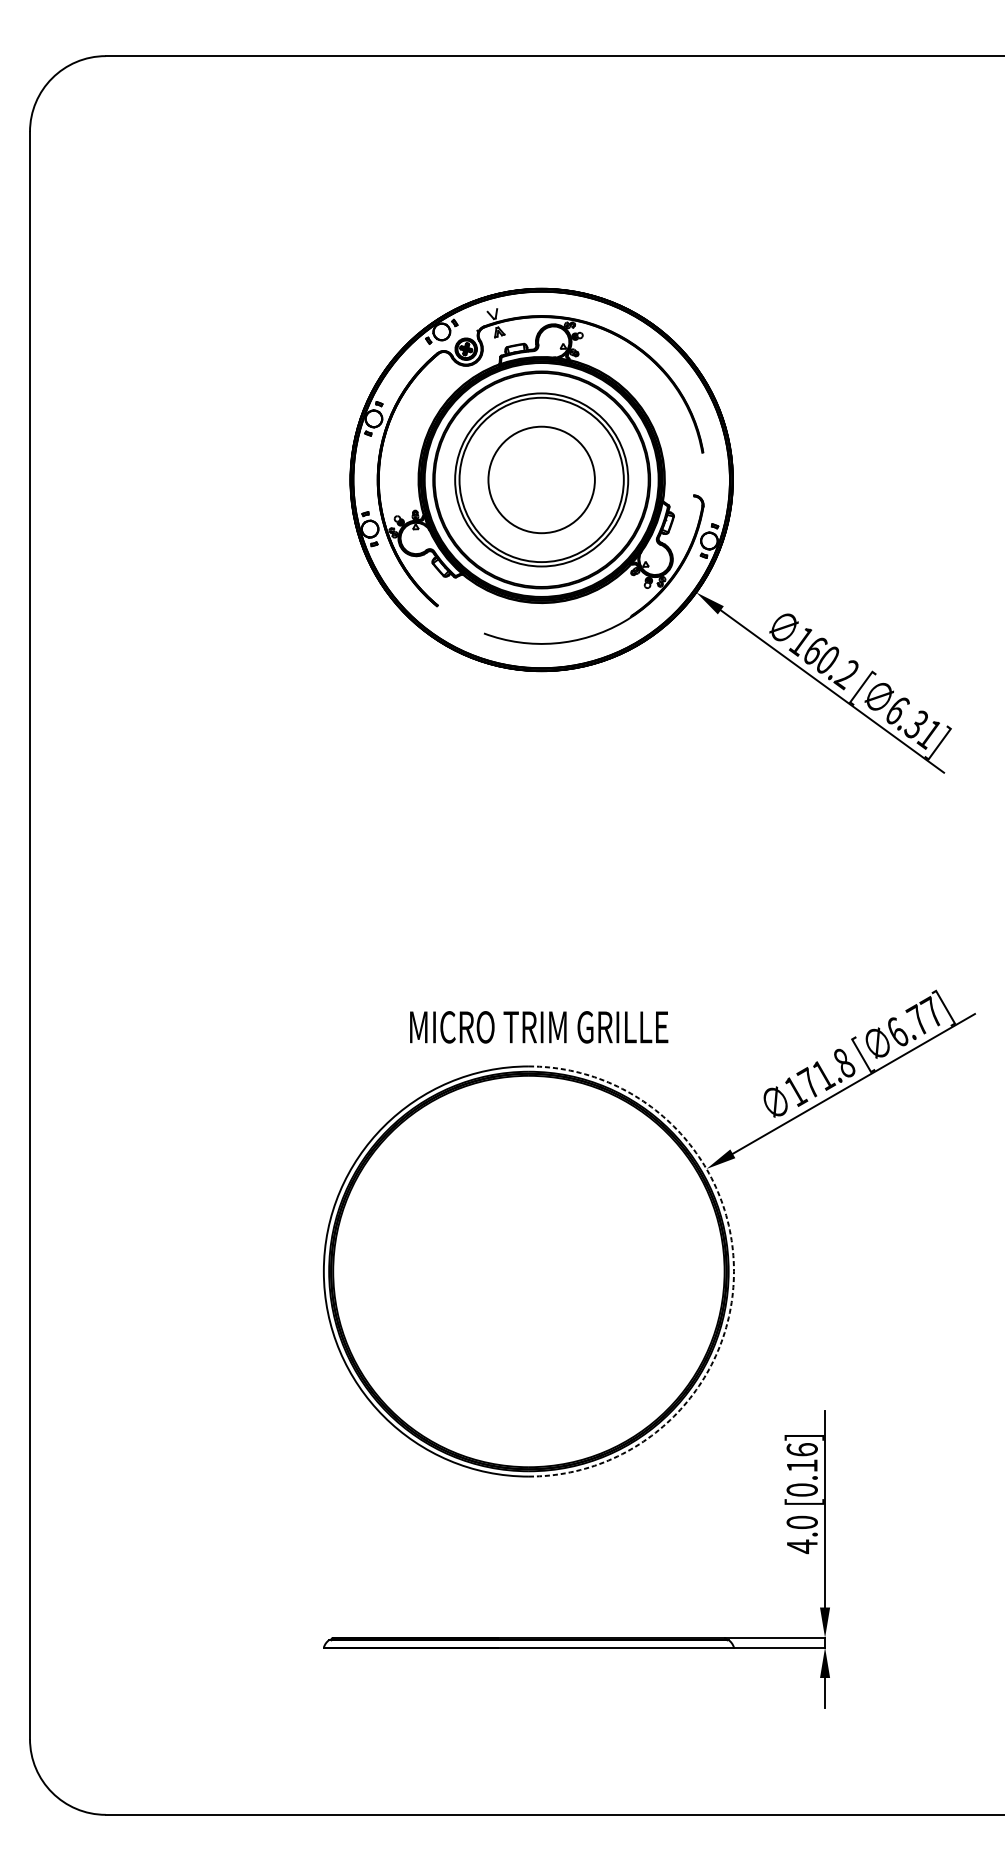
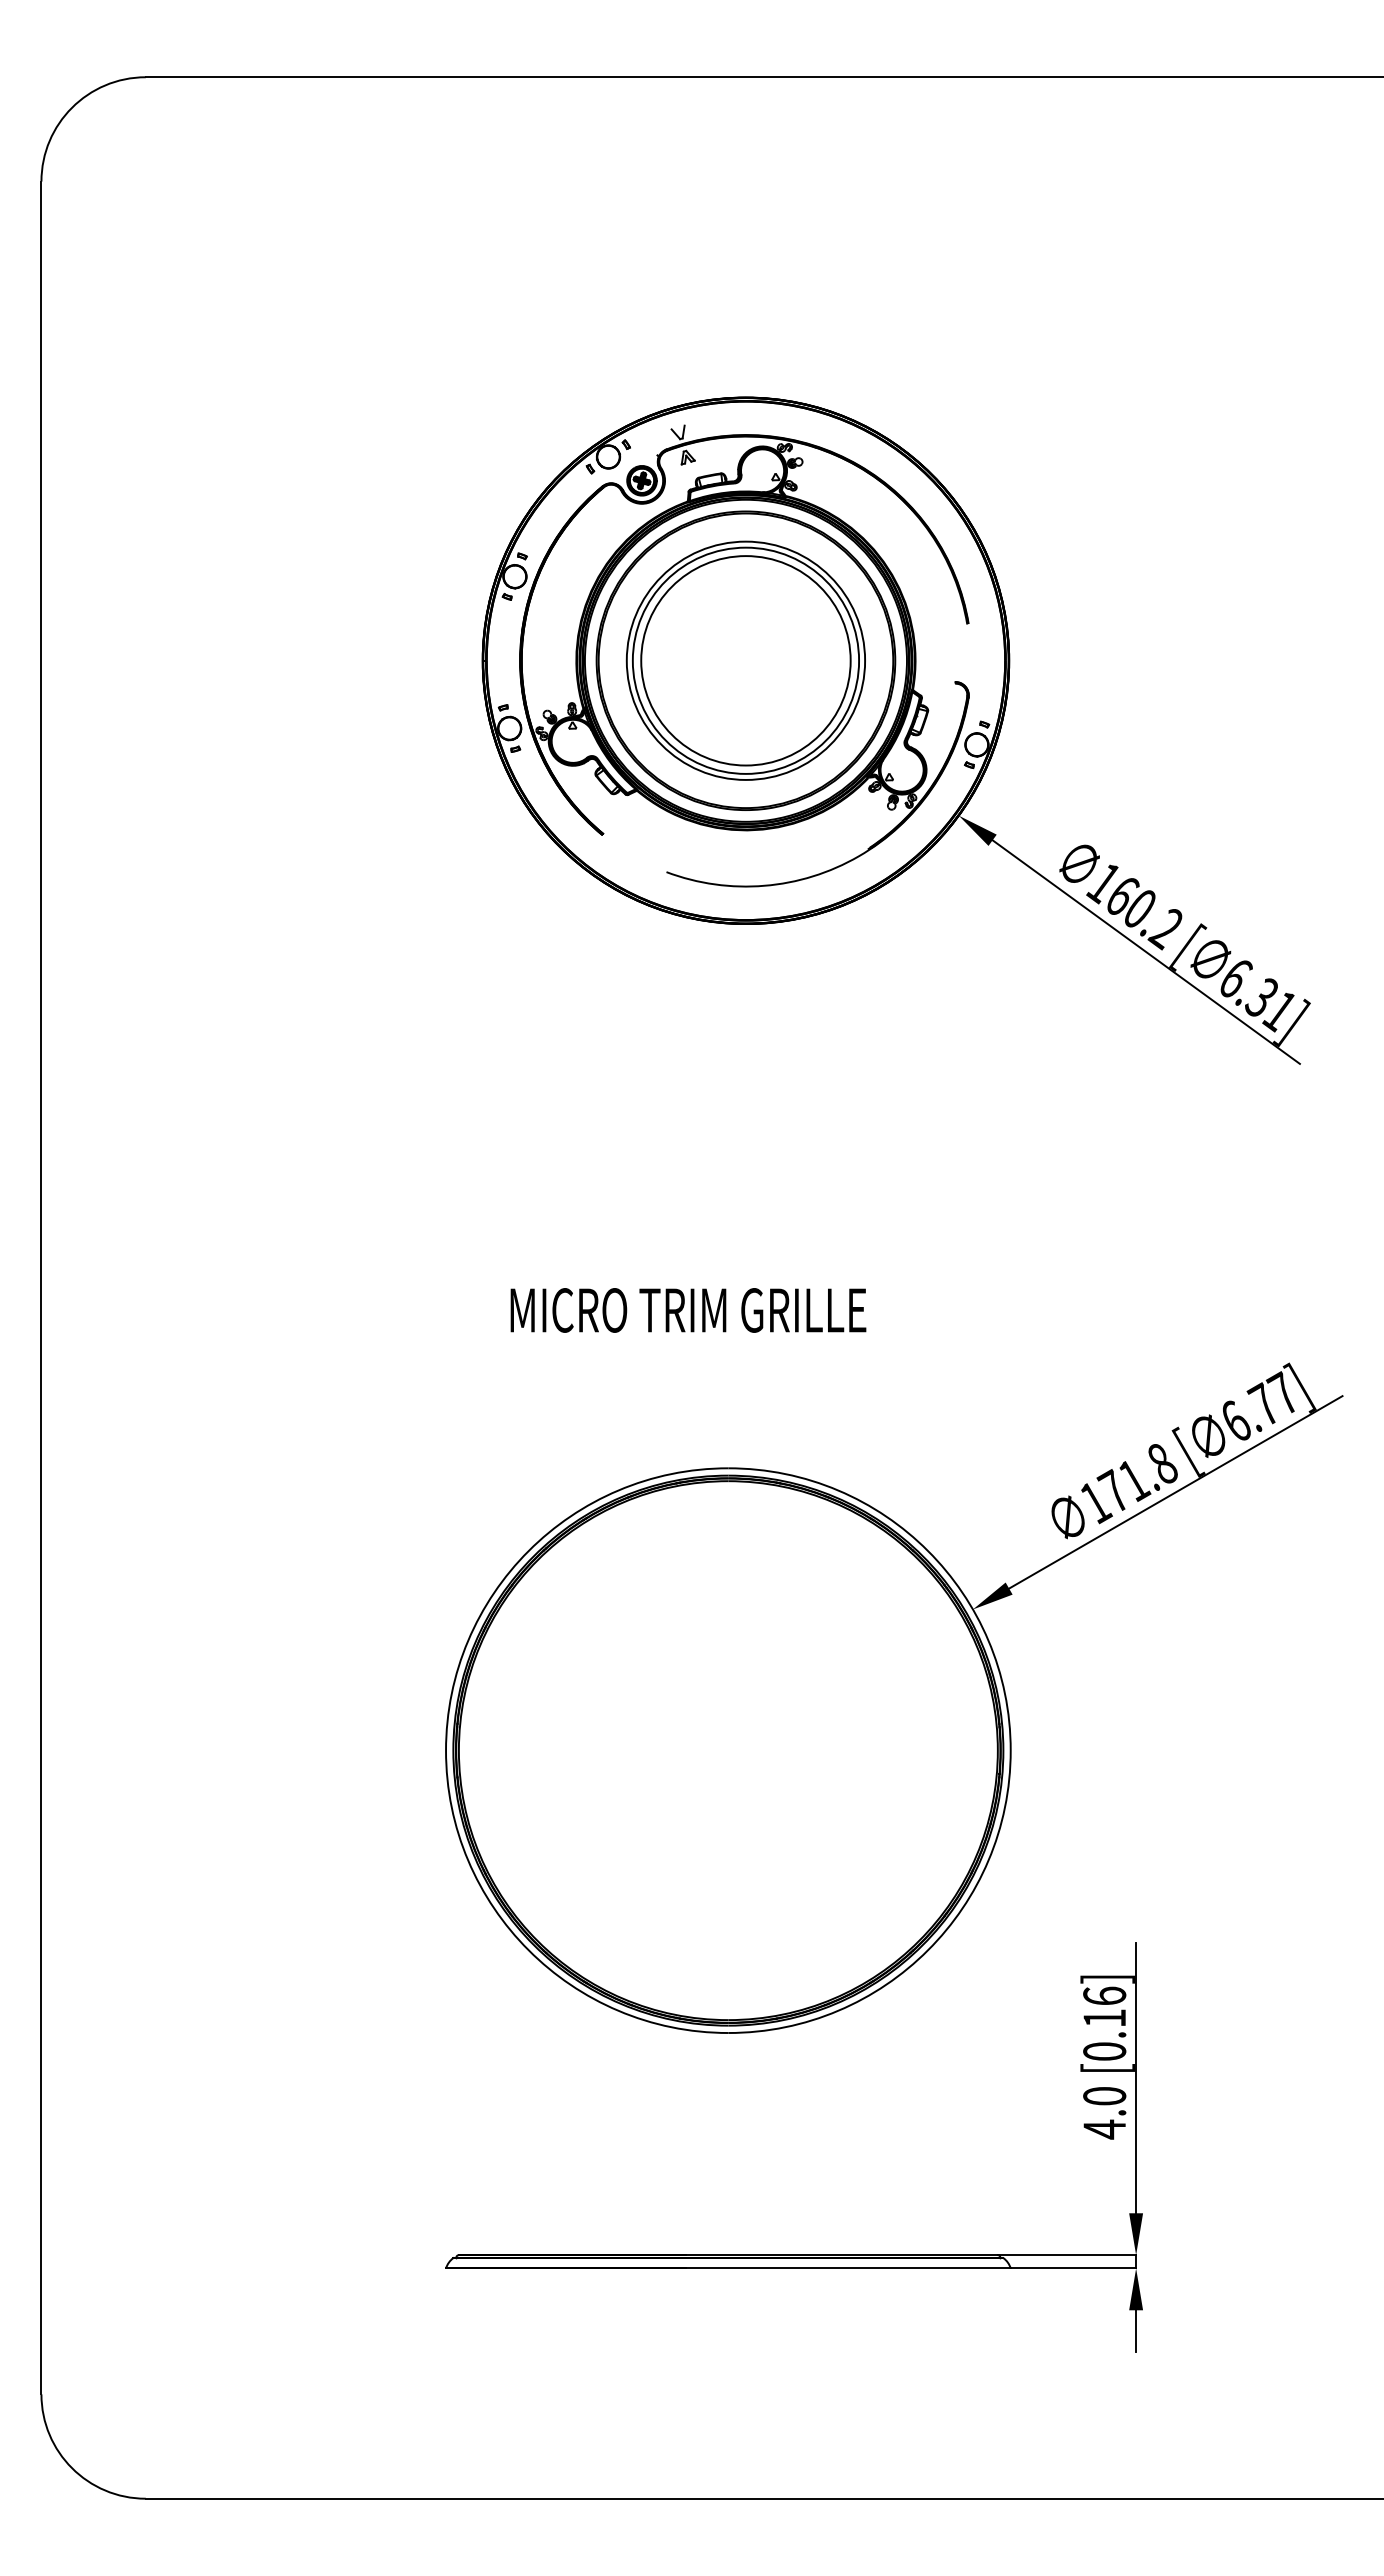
circle: (541, 479) -> (745, 660), size x1.43
text: (539, 1027) -> (688, 1310), moved
arc: (733, 1271) -> (1010, 1750), dashed -> solid

